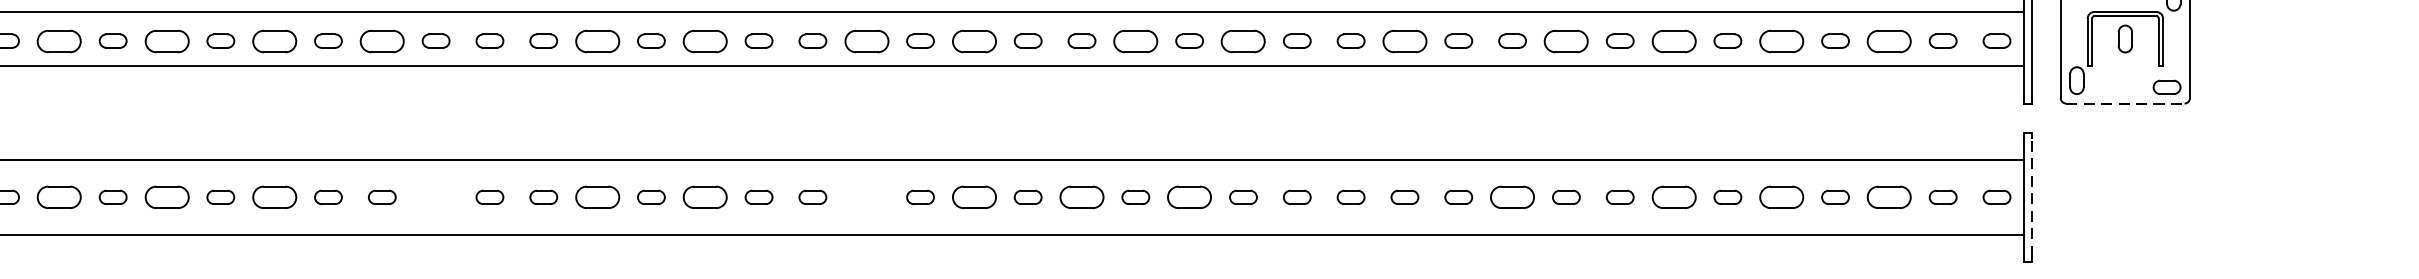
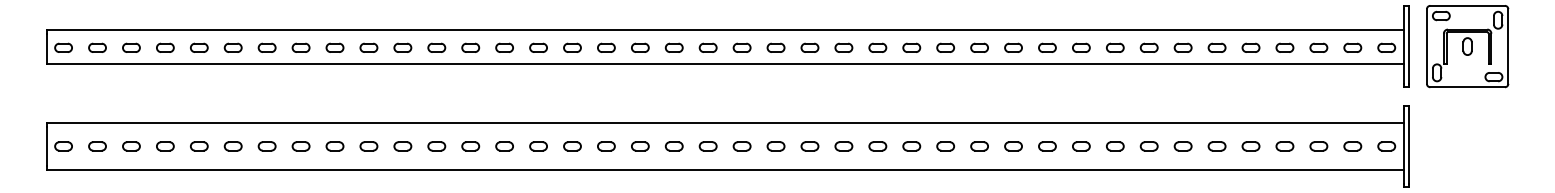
part: (59, 40) -> (165, 47), size x0.62
part: (165, 40) -> (232, 47), size x0.62
part: (273, 40) -> (300, 47), size x0.62
part: (381, 40) -> (368, 47), size x0.62
part: (597, 40) -> (504, 47), size x0.62
part: (705, 40) -> (572, 47), size x0.62
part: (865, 40) -> (673, 47), size x0.62
part: (973, 40) -> (741, 47), size x0.62
part: (1135, 40) -> (843, 47), size x0.62
part: (1243, 40) -> (911, 47), size x0.62
part: (1404, 40) -> (1013, 47), size x0.62
part: (1566, 40) -> (1115, 47), size x0.62
part: (1673, 40) -> (1182, 47), size x0.62
part: (1780, 40) -> (1250, 47), size x0.62
part: (1888, 40) -> (1318, 47), size x0.62
line: (2126, 103) -> (1468, 87), dashed -> solid
line: (2033, 195) -> (1409, 145), dashed -> solid
part: (59, 197) -> (165, 146), size x0.62
part: (165, 197) -> (232, 146), size x0.62
part: (273, 197) -> (300, 146), size x0.62
part: (435, 197) -> (402, 146), added
part: (597, 197) -> (504, 146), size x0.62
part: (705, 197) -> (572, 146), size x0.62
part: (865, 197) -> (673, 146), added
part: (973, 197) -> (741, 146), size x0.62
part: (1081, 197) -> (809, 146), size x0.62
part: (1189, 197) -> (877, 146), size x0.62
part: (1512, 197) -> (1081, 146), size x0.62
part: (1673, 197) -> (1182, 146), size x0.62
part: (1780, 197) -> (1250, 146), size x0.62
part: (1888, 197) -> (1318, 146), size x0.62

